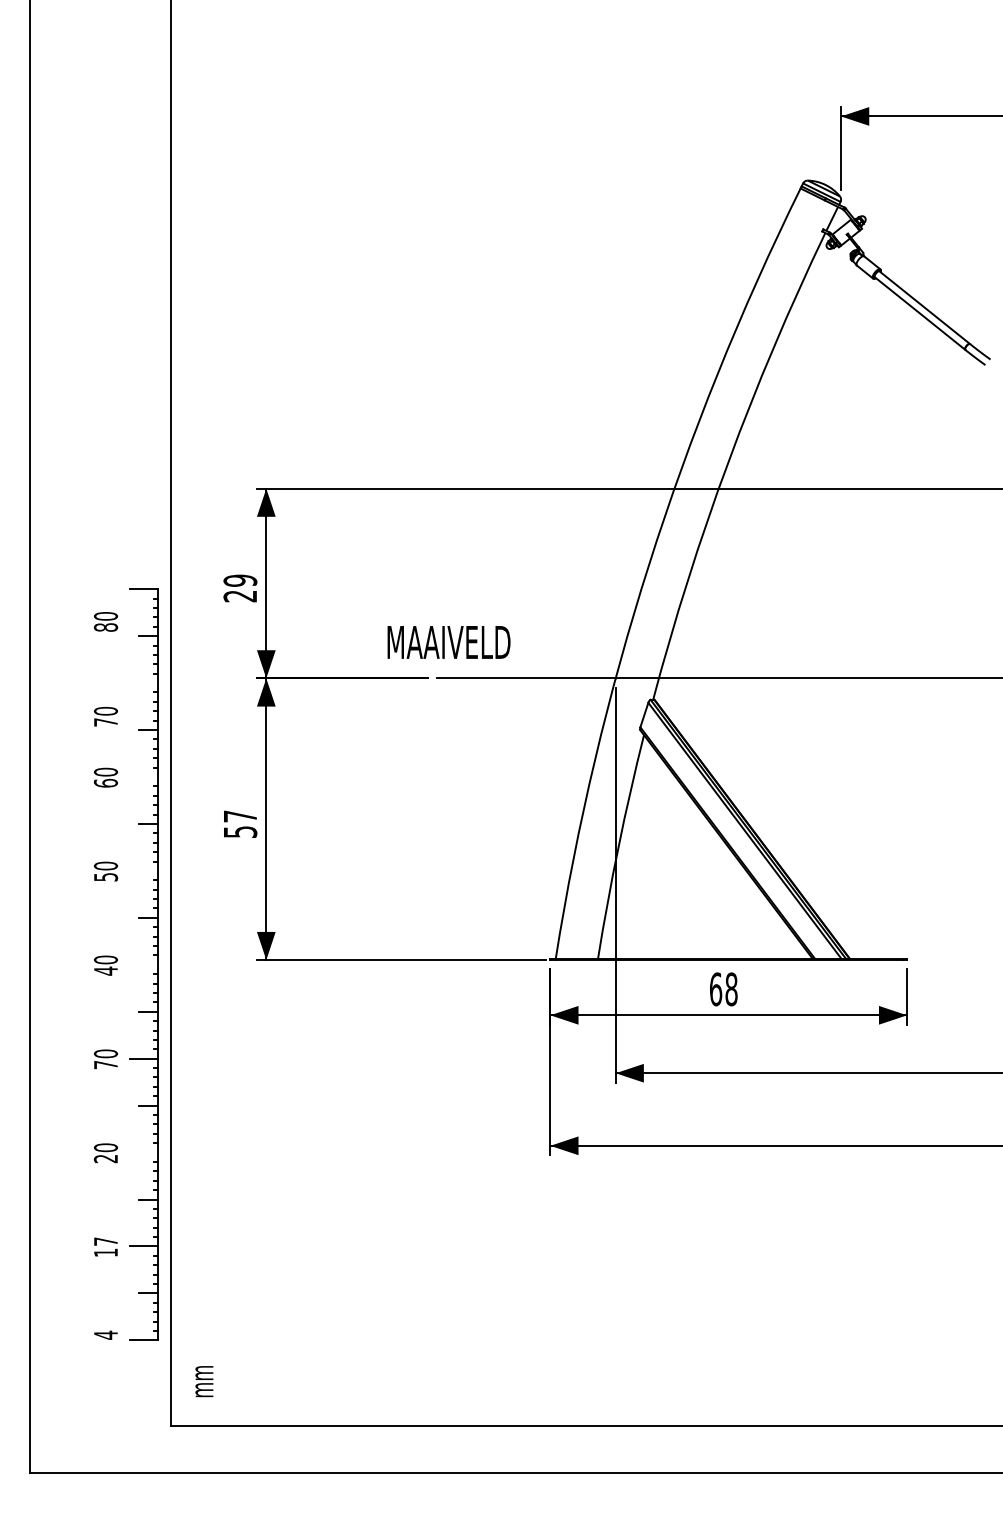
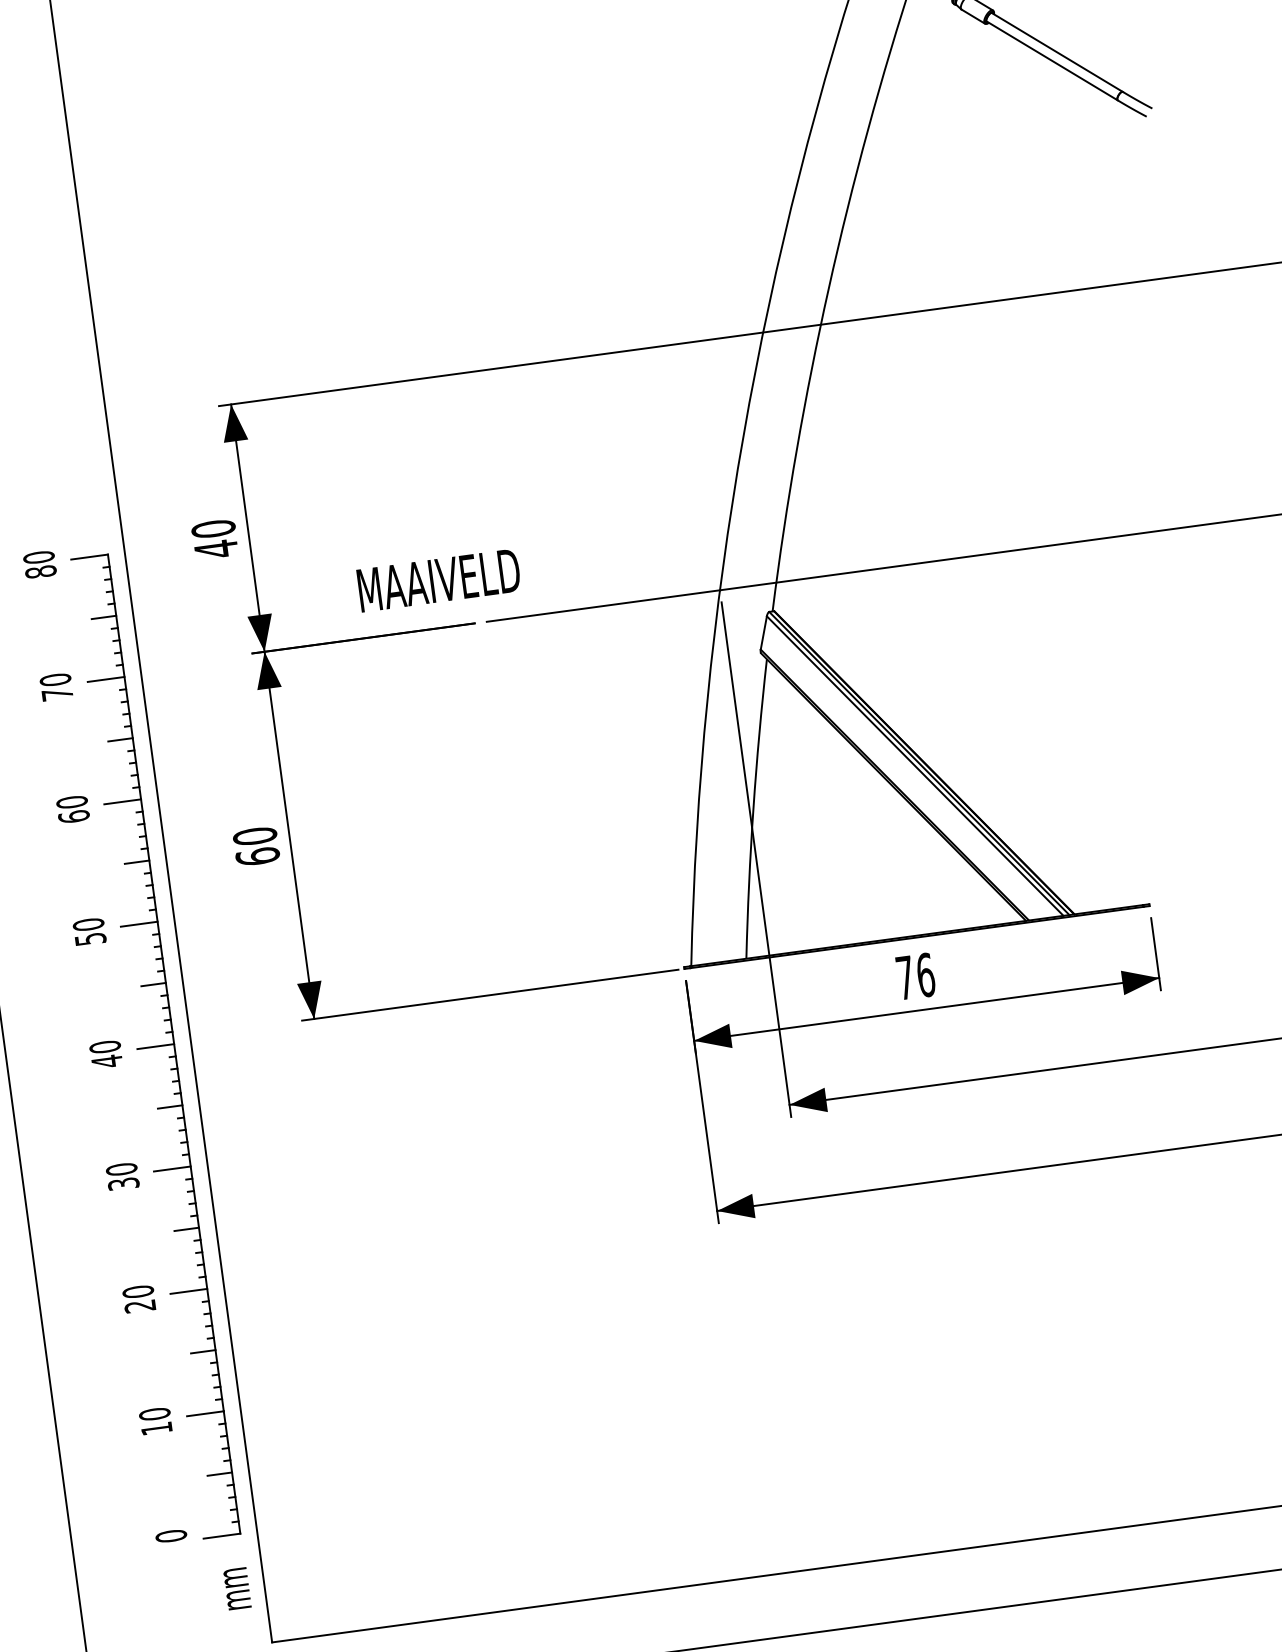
text: (240, 588) -> (215, 539), 29 -> 40
text: (105, 621) -> (39, 564), moved
text: (448, 642) -> (438, 580), moved
line: (144, 683) -> (106, 679), added
text: (106, 716) -> (57, 686), moved
line: (144, 777) -> (123, 802), added
text: (240, 824) -> (256, 846), 57 -> 60
line: (144, 870) -> (139, 923), added
line: (144, 964) -> (156, 1046), added
text: (723, 989) -> (915, 976), 68 -> 76
text: (105, 1064) -> (123, 1183), 70 -> 30
line: (144, 1152) -> (189, 1291), added
text: (105, 1241) -> (154, 1414), 17 -> 10
text: (105, 1334) -> (170, 1535), 4 -> 0
text: (204, 1381) -> (237, 1588), moved

